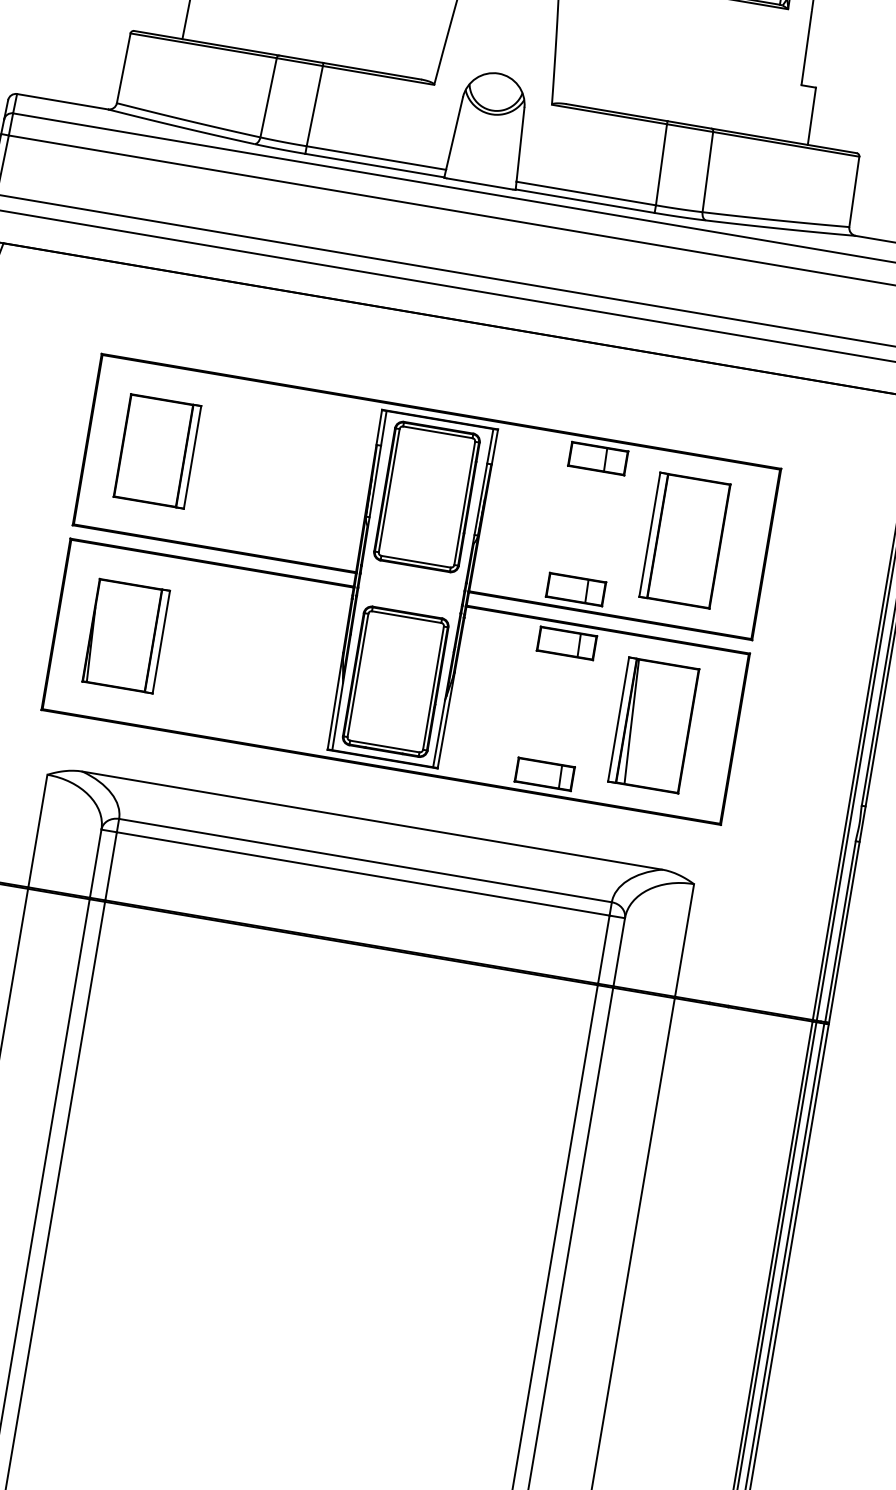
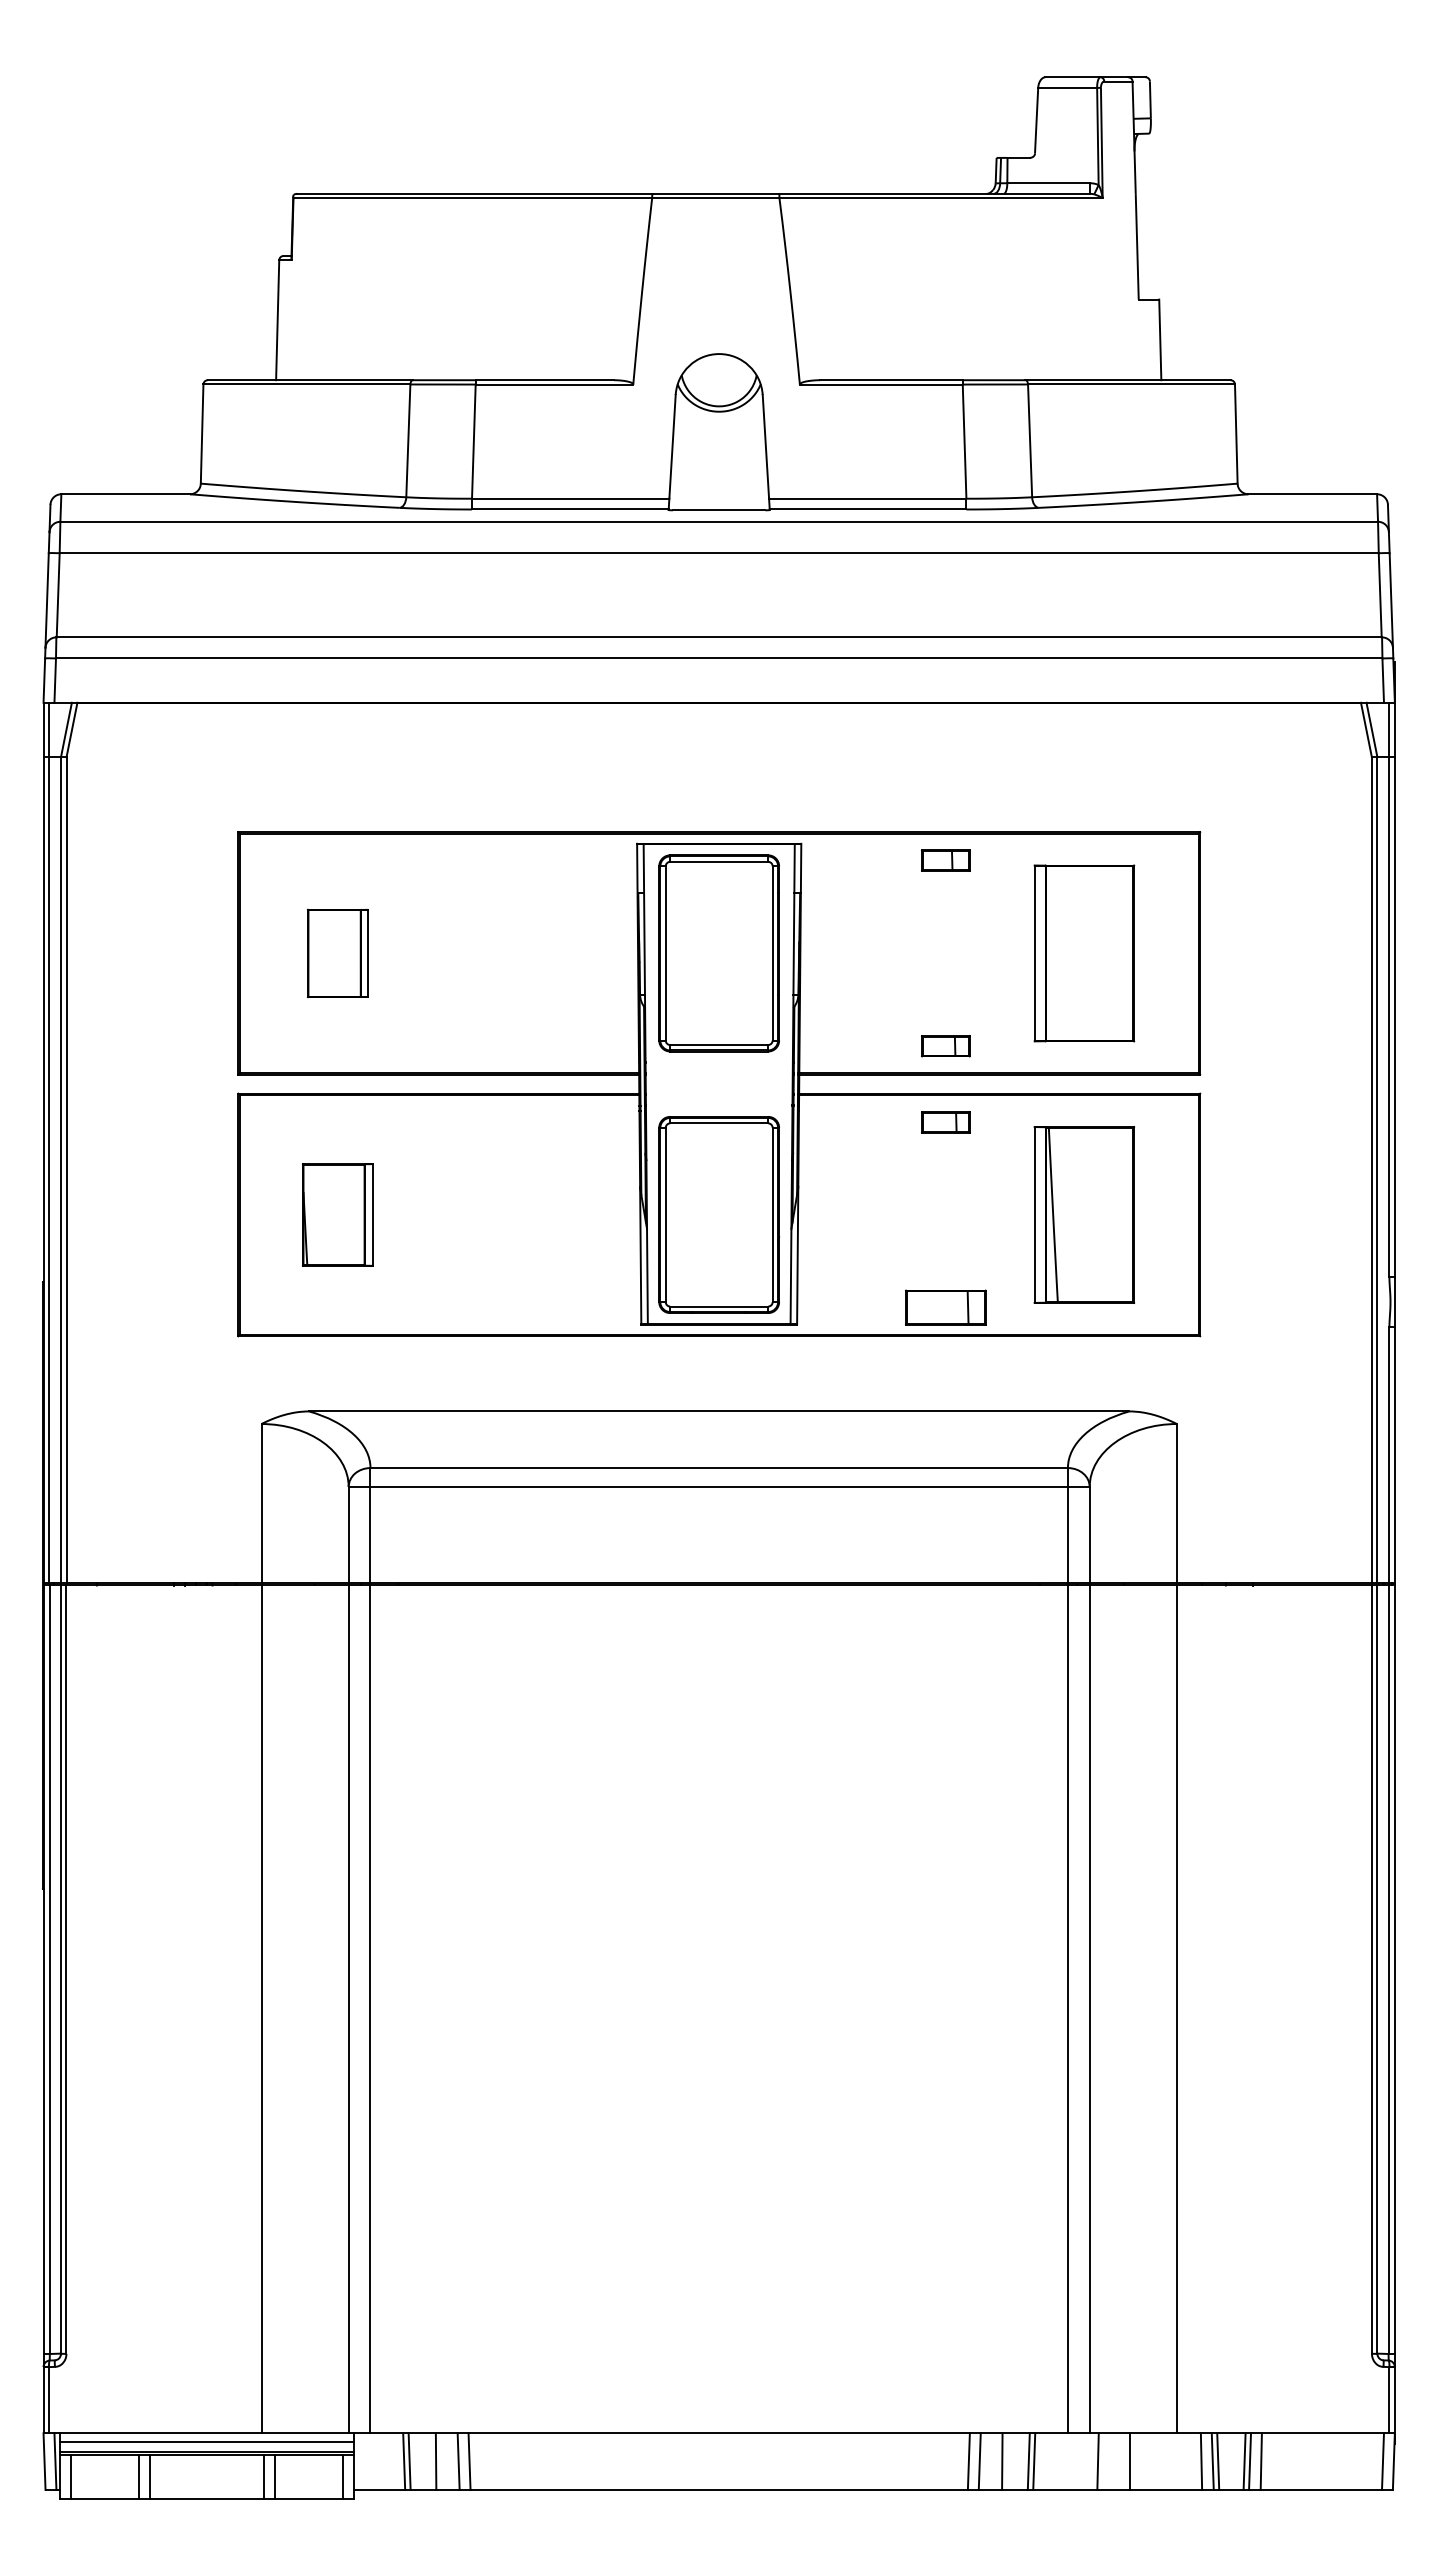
part: (157, 451) -> (337, 953), size x0.6
part: (597, 458) -> (945, 860), size x0.6
part: (575, 589) -> (945, 1046), size x0.6
part: (126, 635) -> (337, 1214), size x0.7
part: (566, 643) -> (945, 1122), size x0.6

